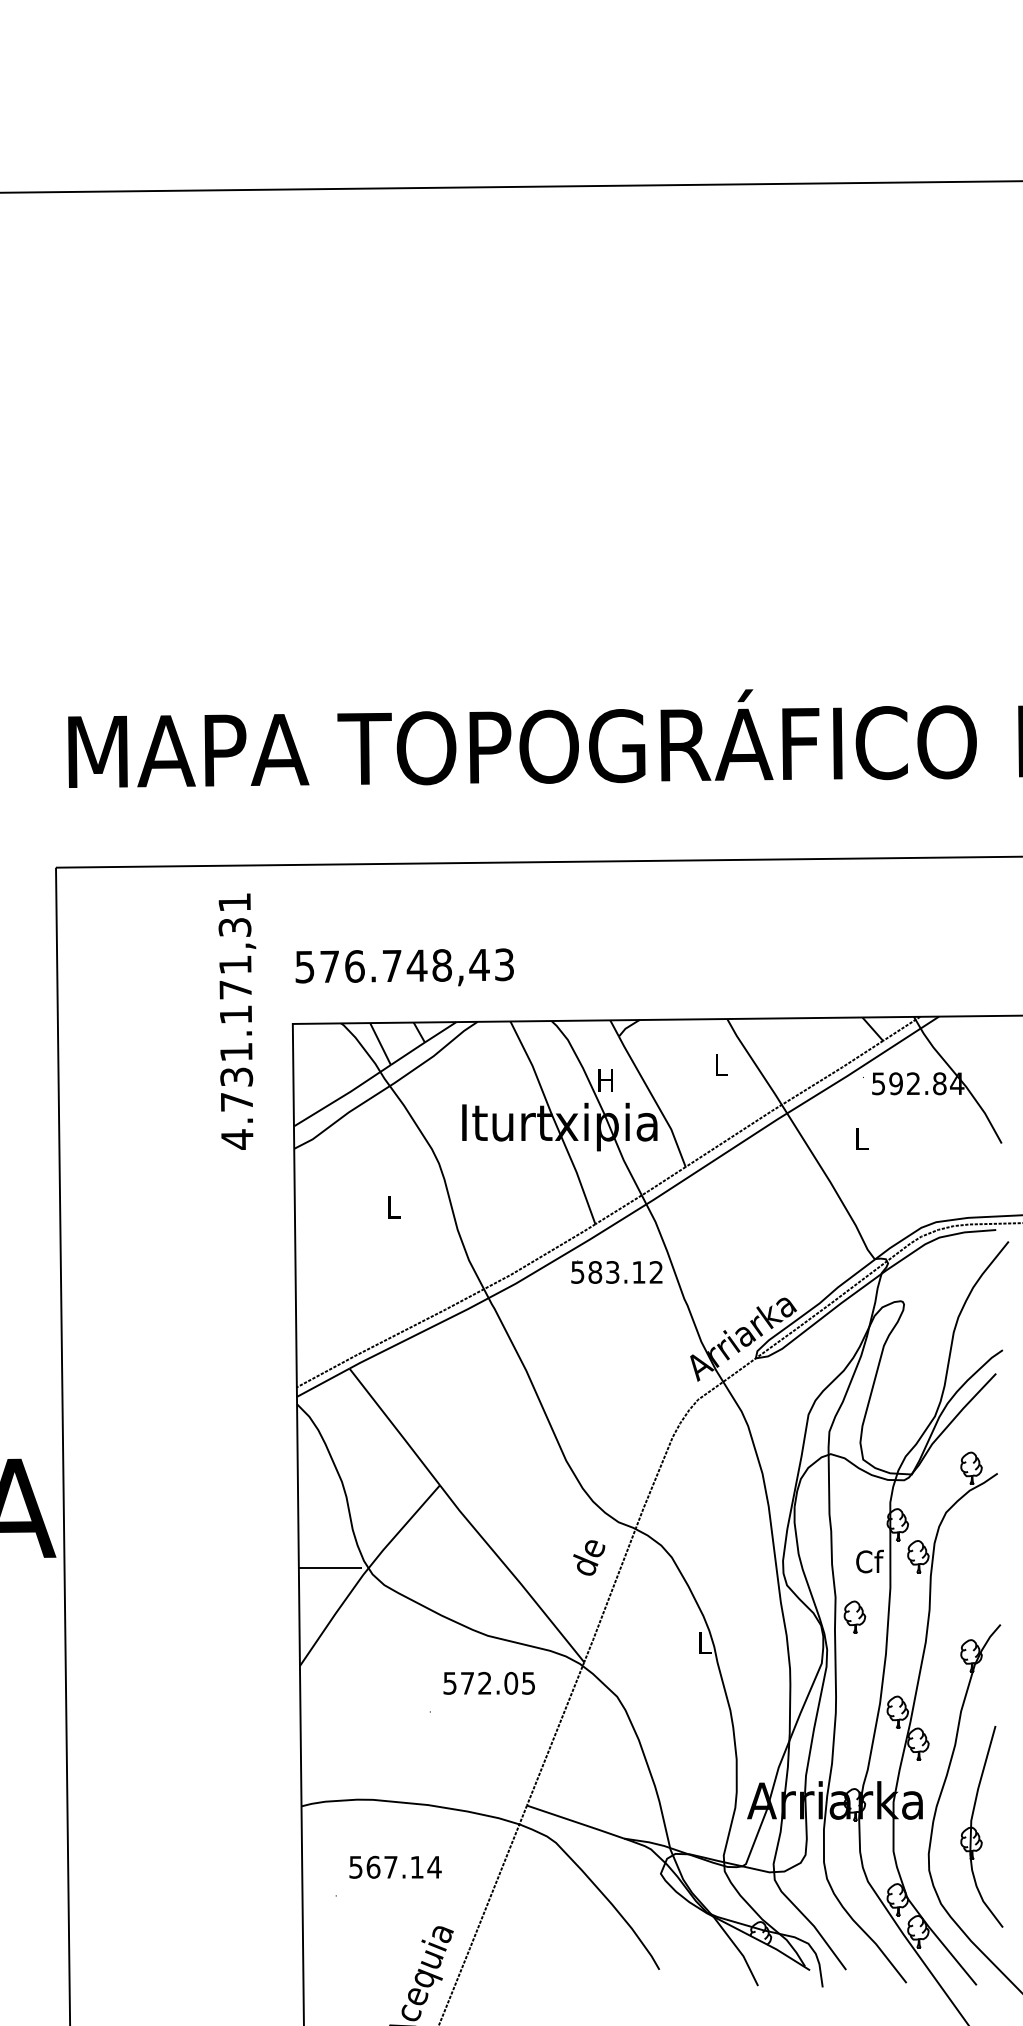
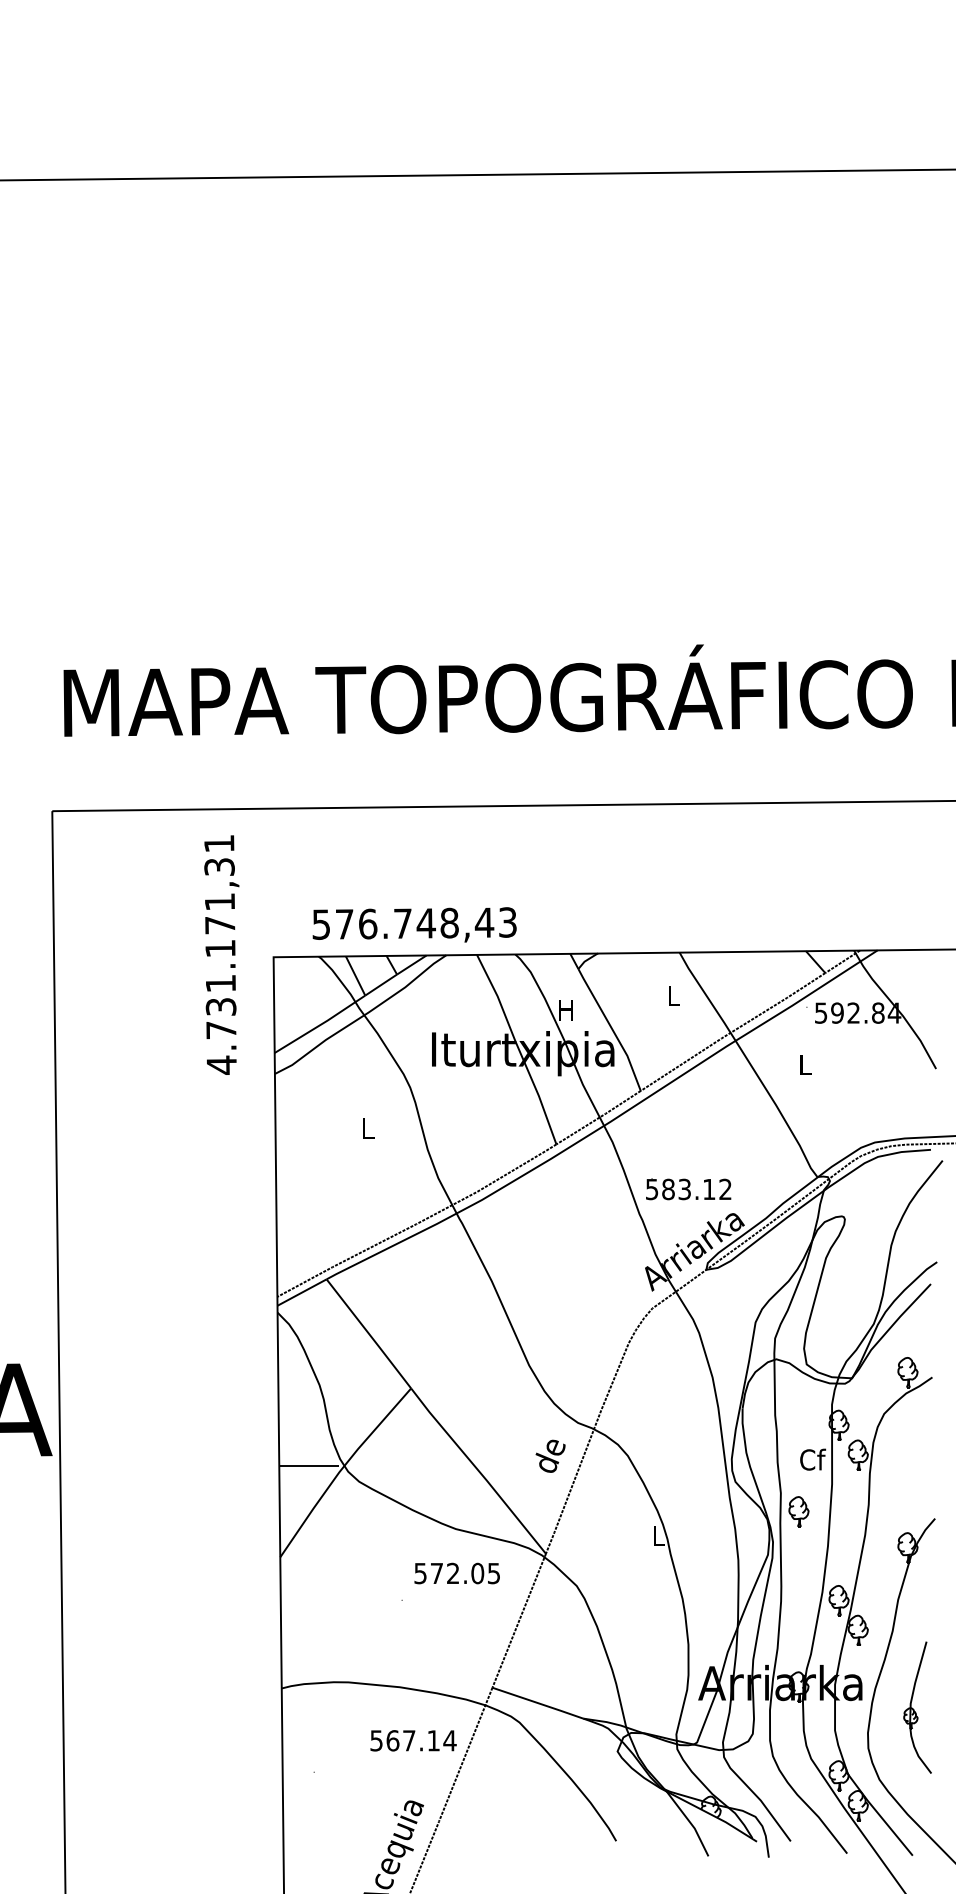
text: (404, 967) -> (414, 925), moved
text: (616, 1271) -> (688, 1188), moved
part: (981, 1826) -> (917, 1707), size x0.7
text: (395, 1866) -> (413, 1740), moved

